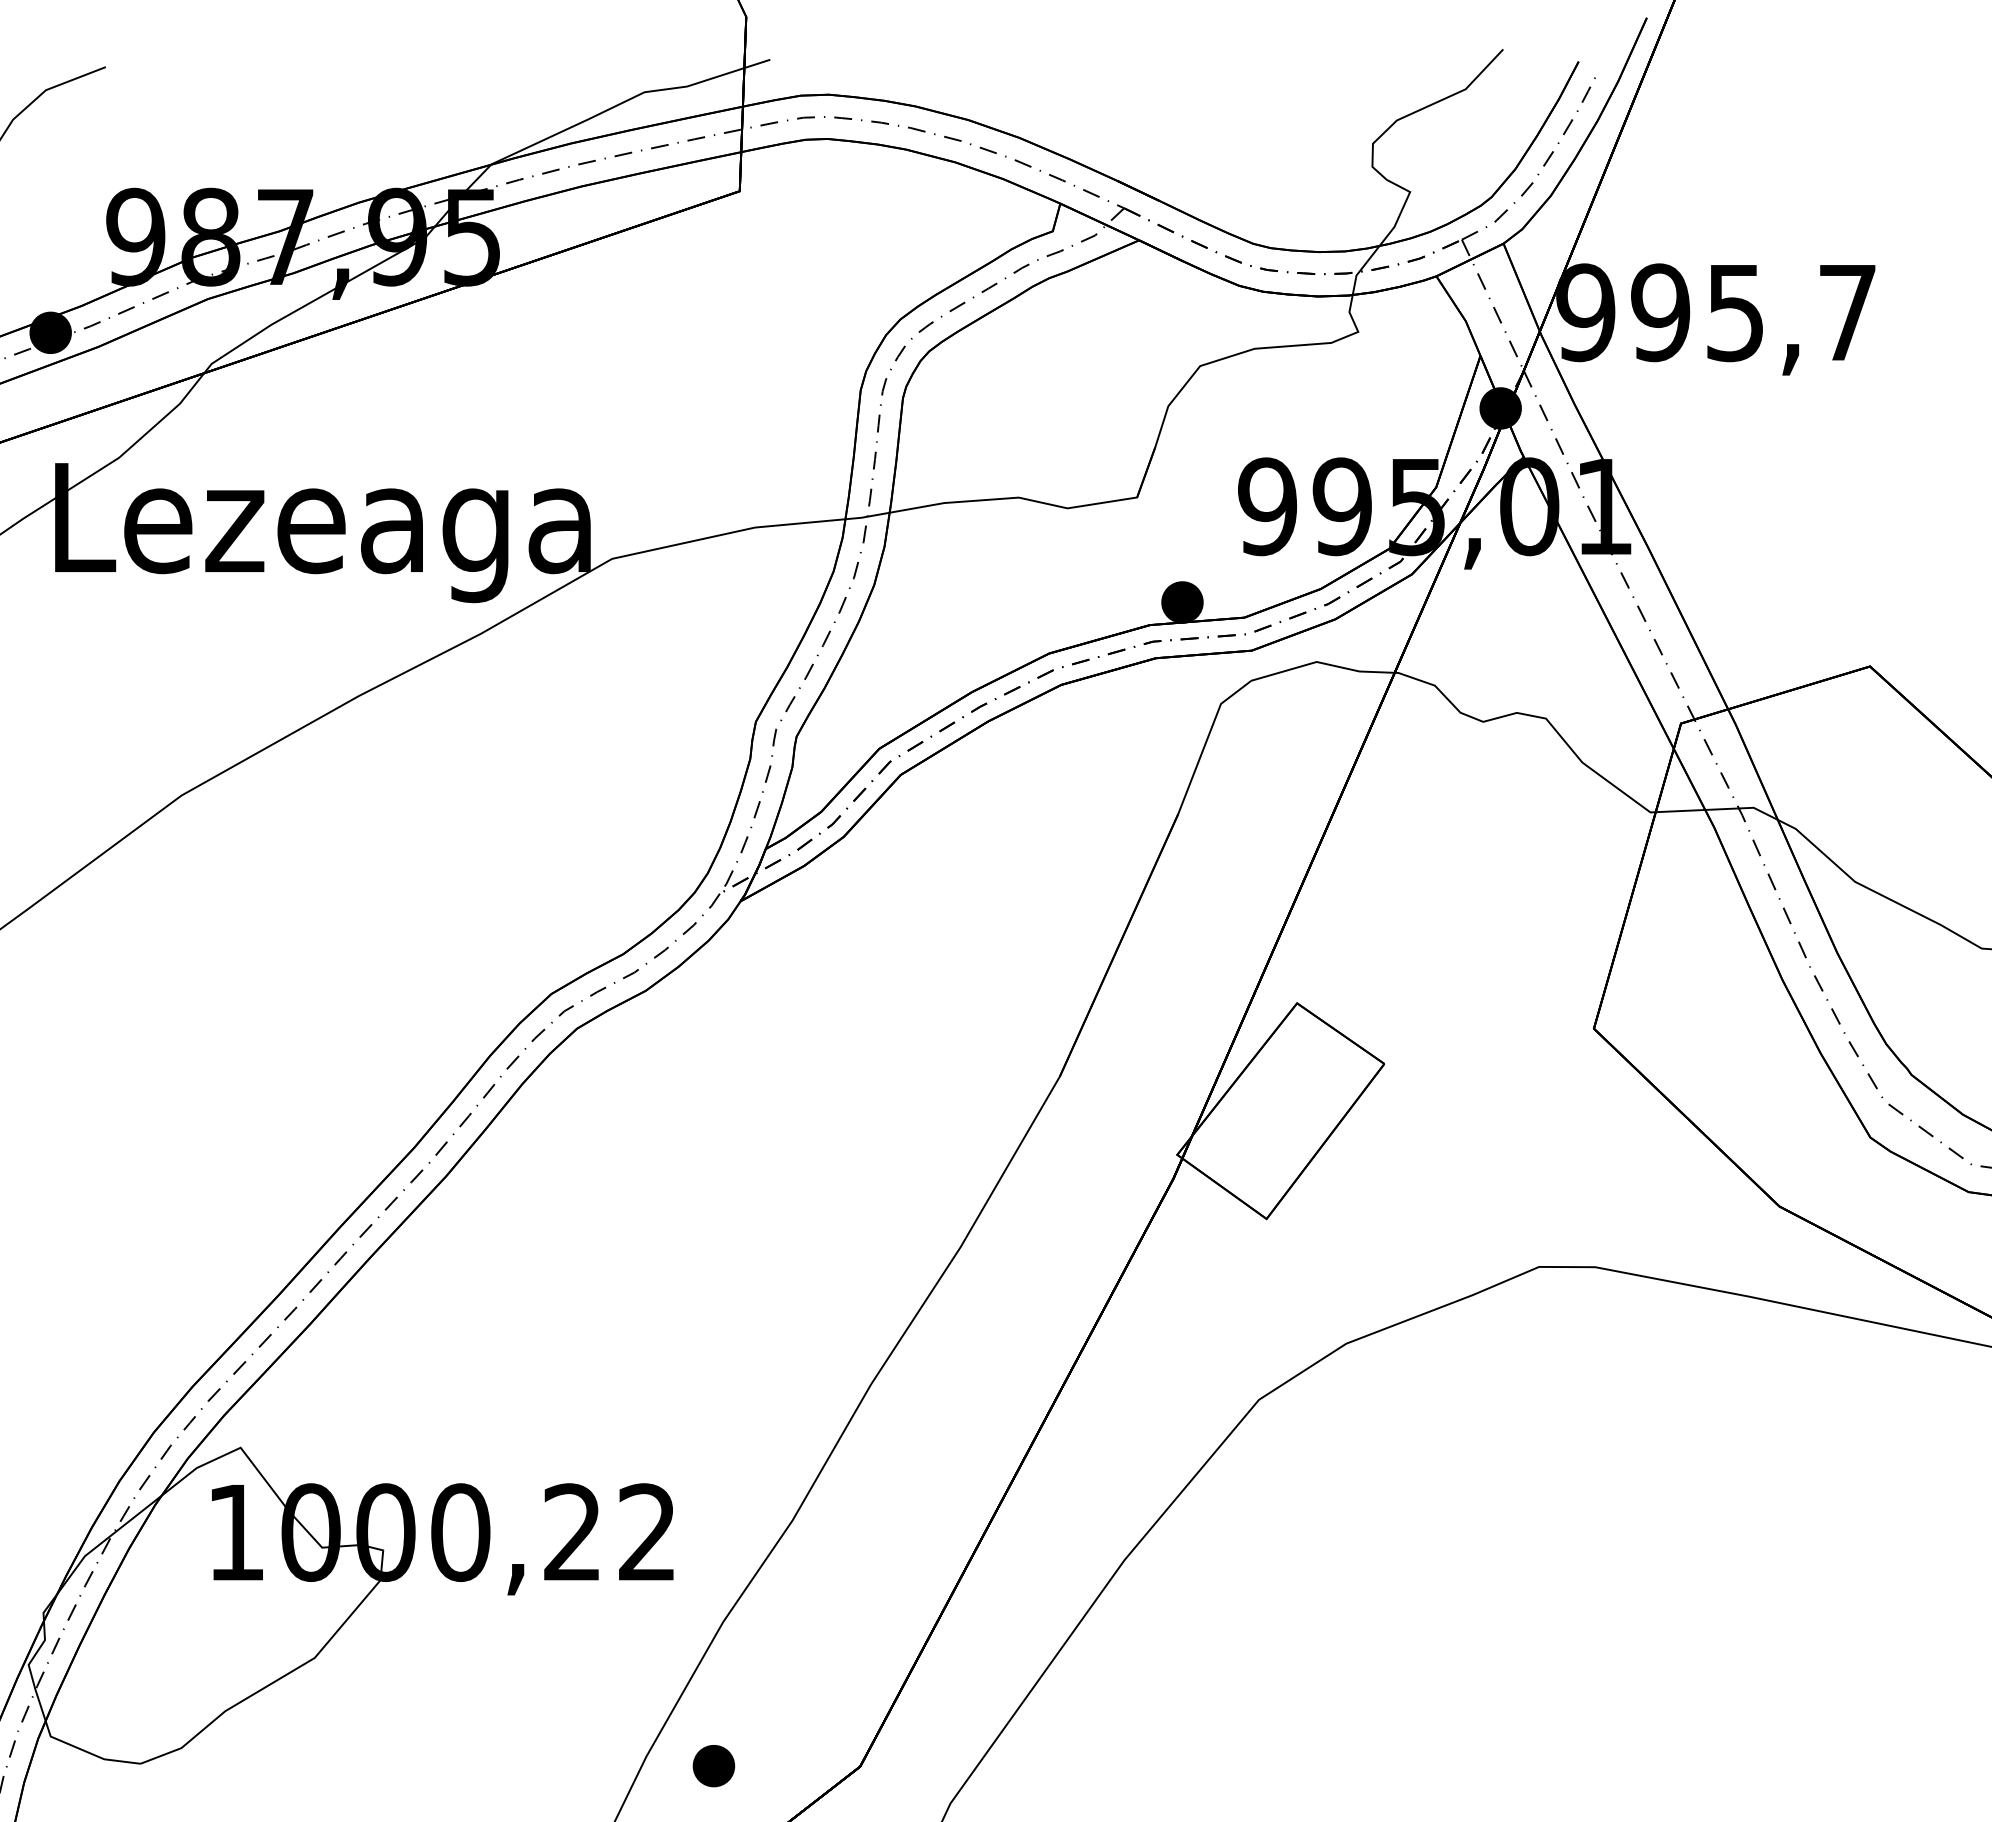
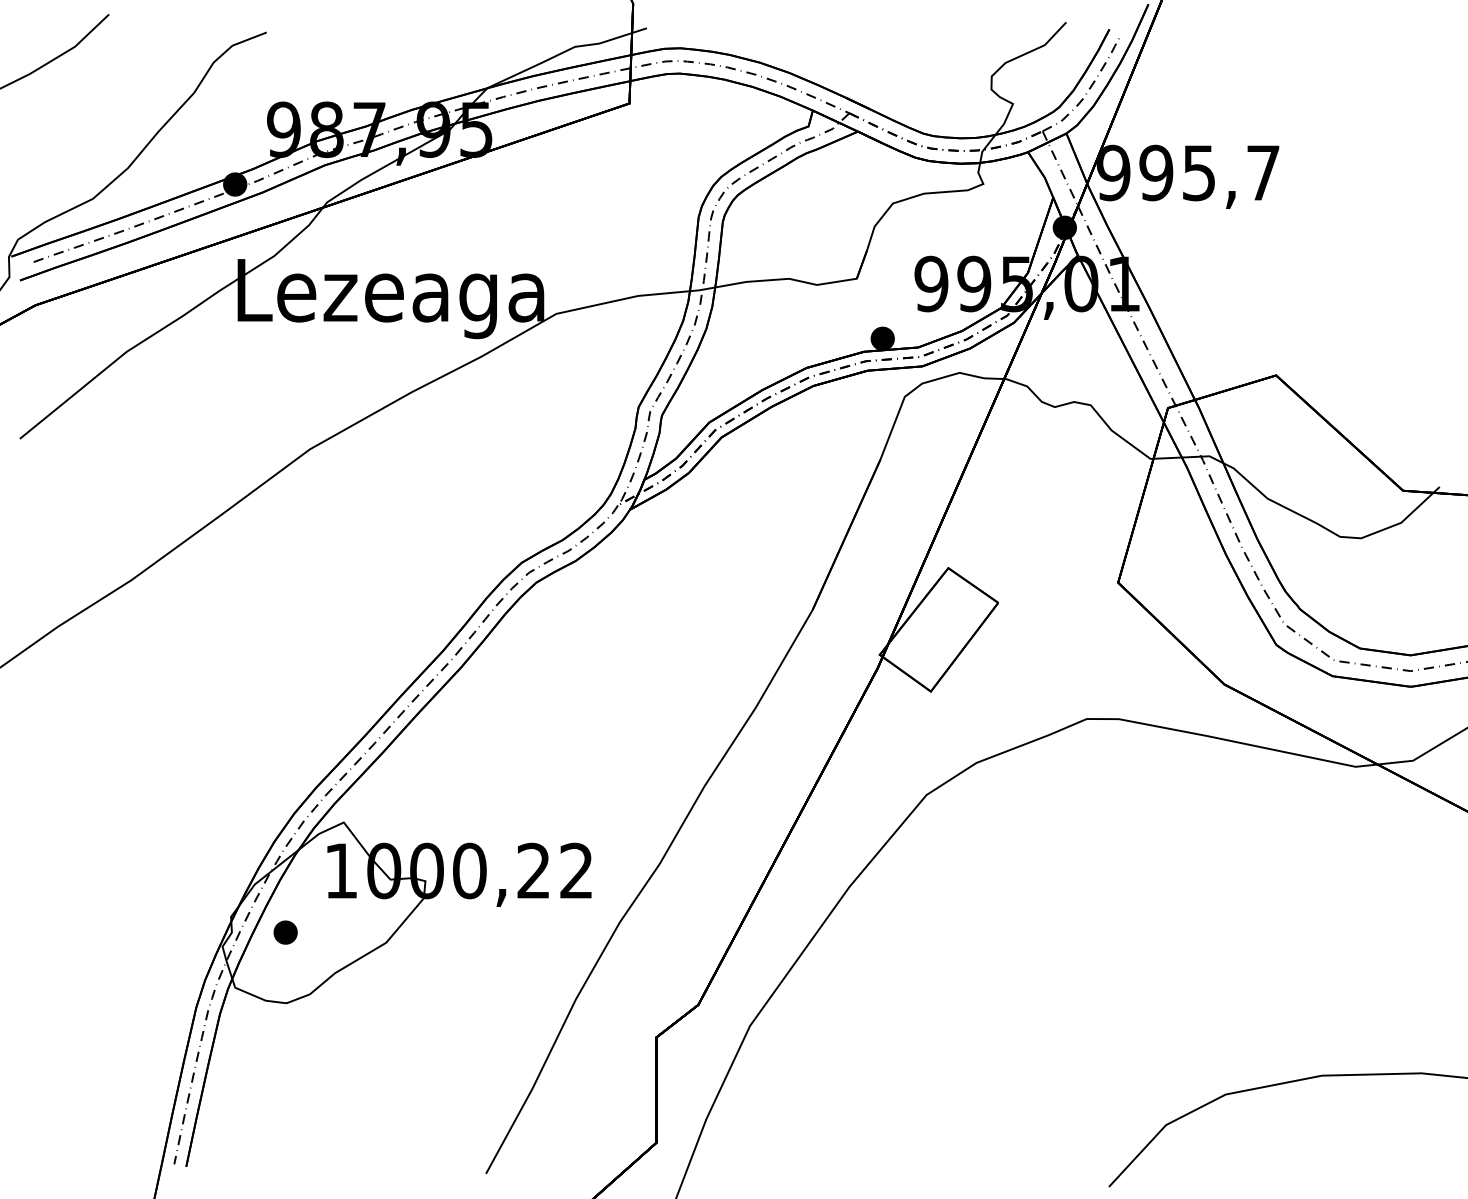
part: (713, 1765) -> (285, 932), moved

